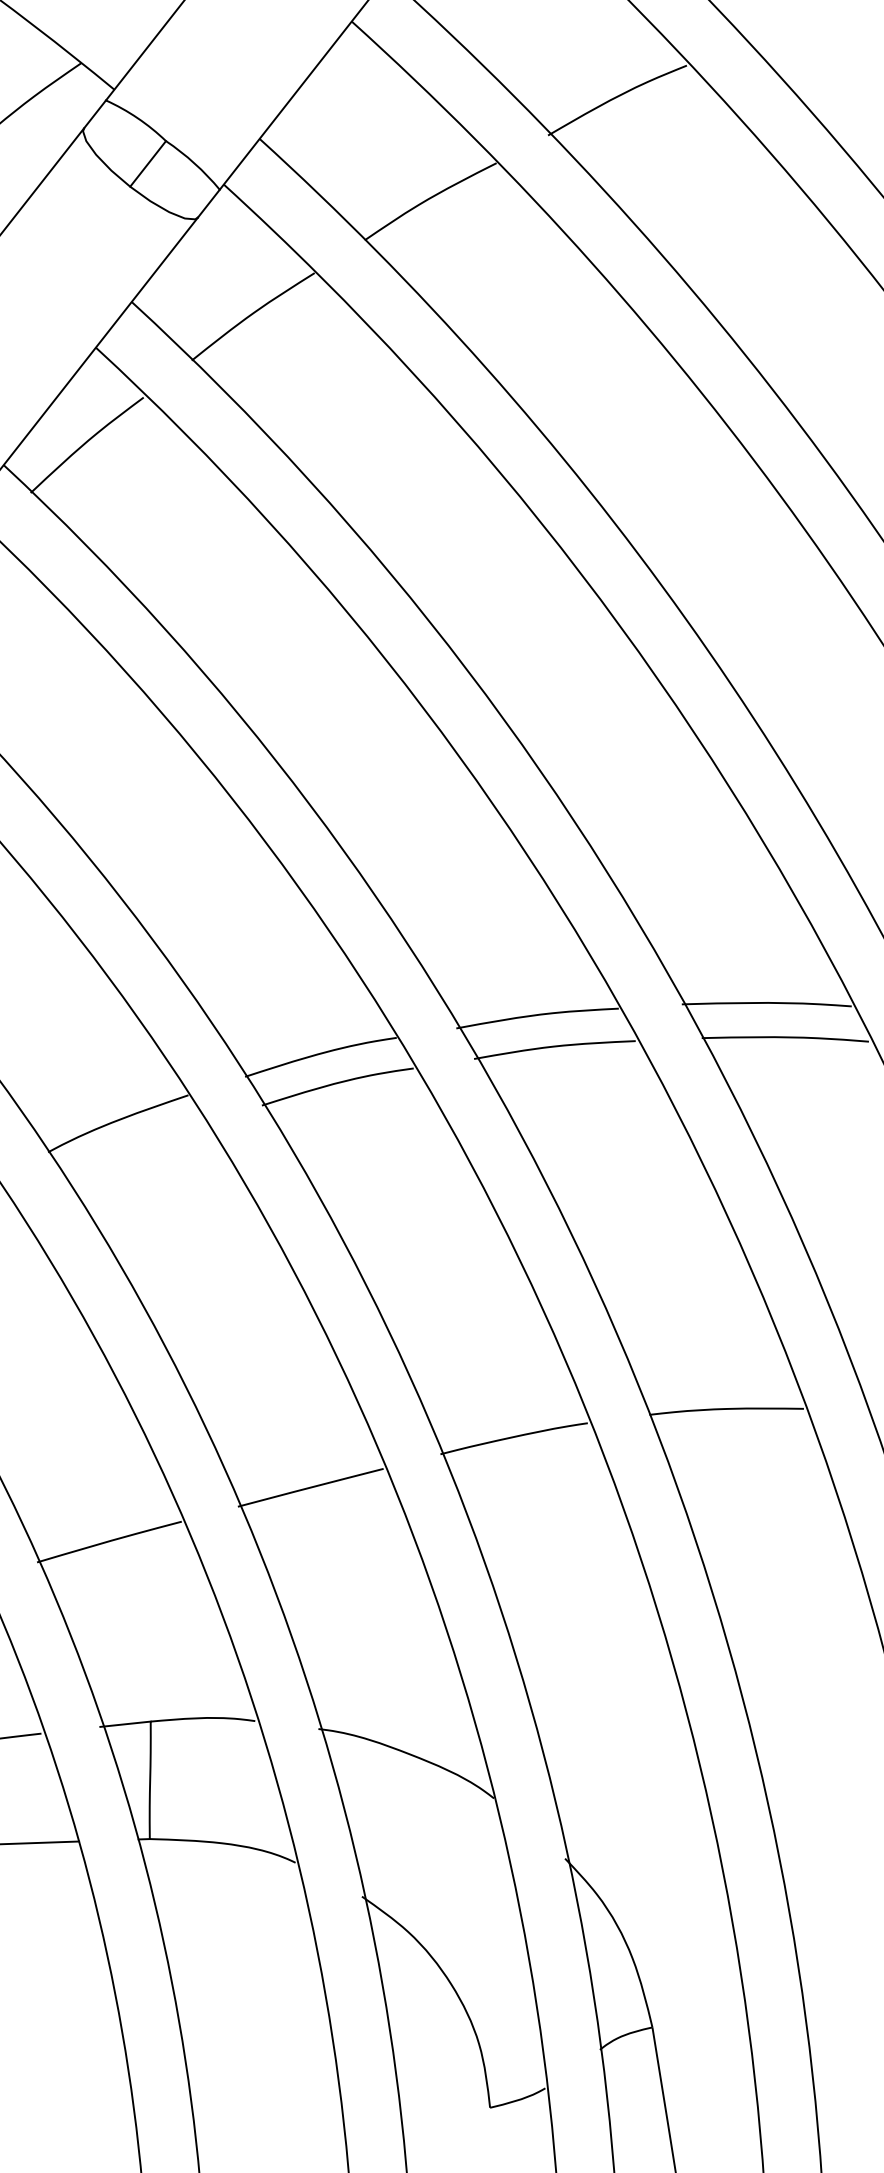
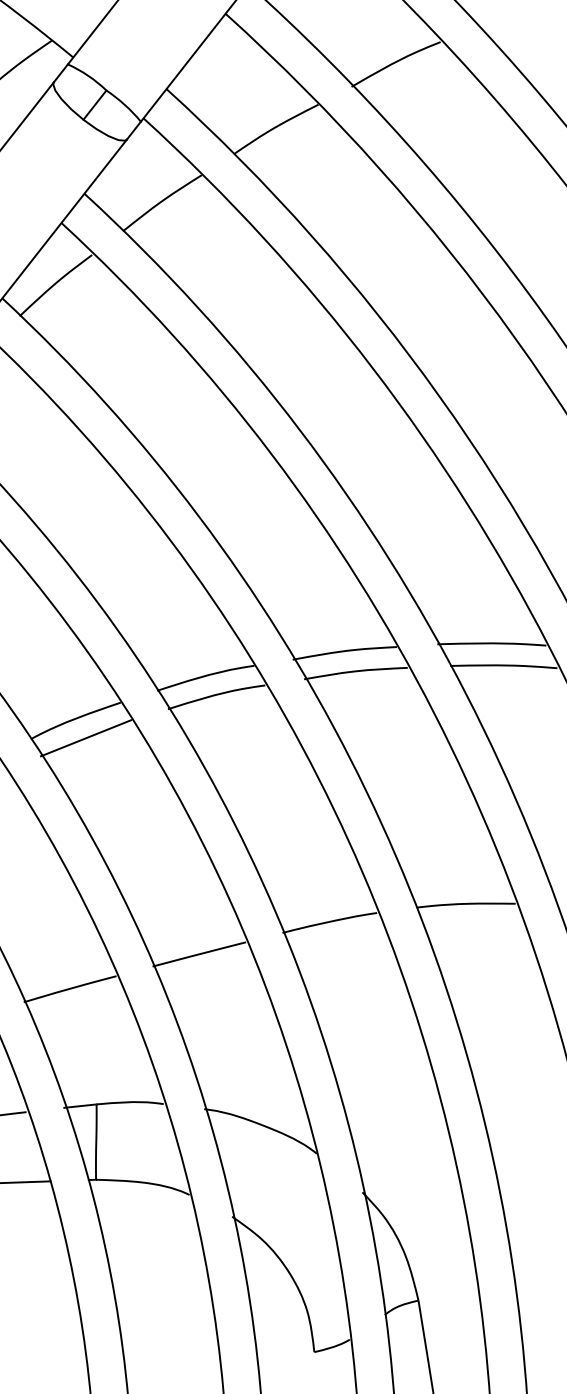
line: (134, 1151) -> (86, 738), added

